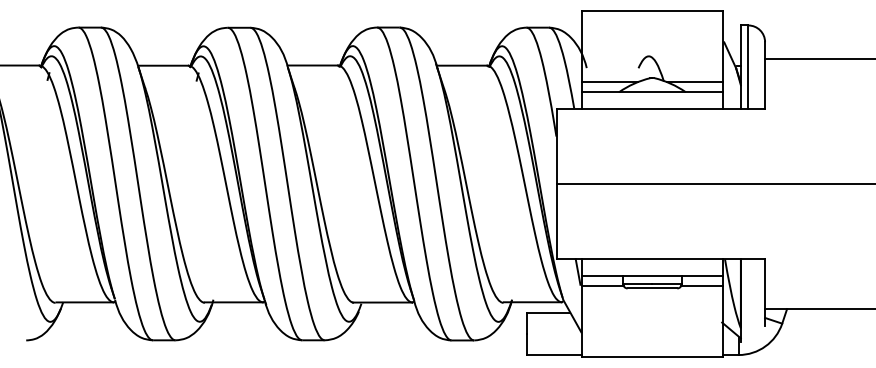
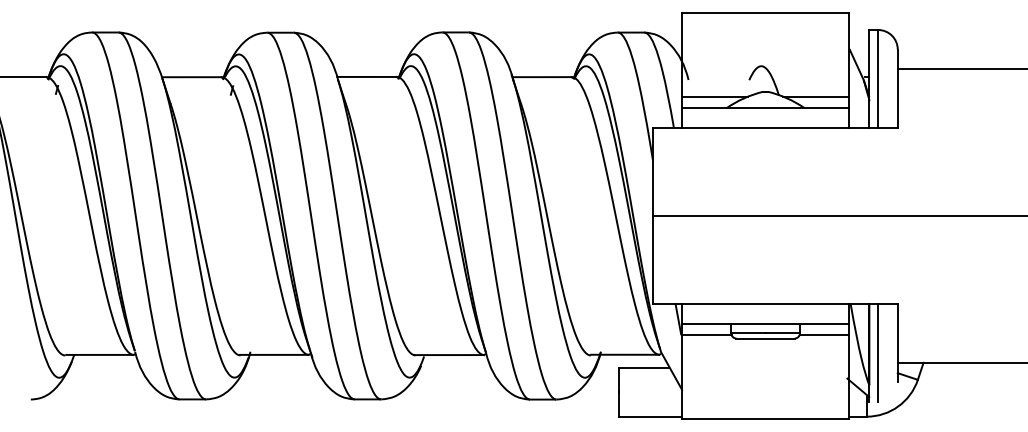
line: (748, 300) -> (878, 352), added

